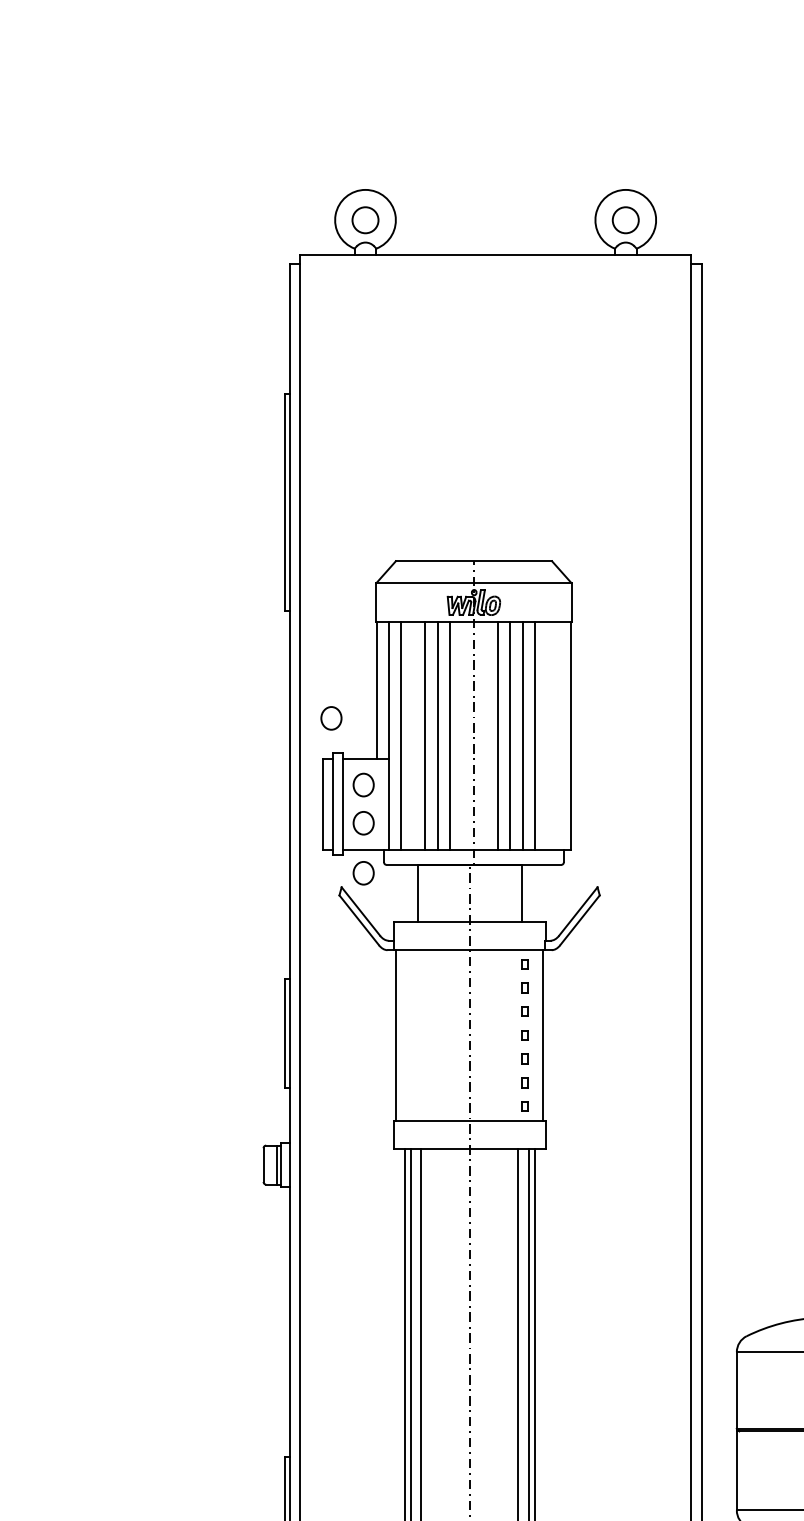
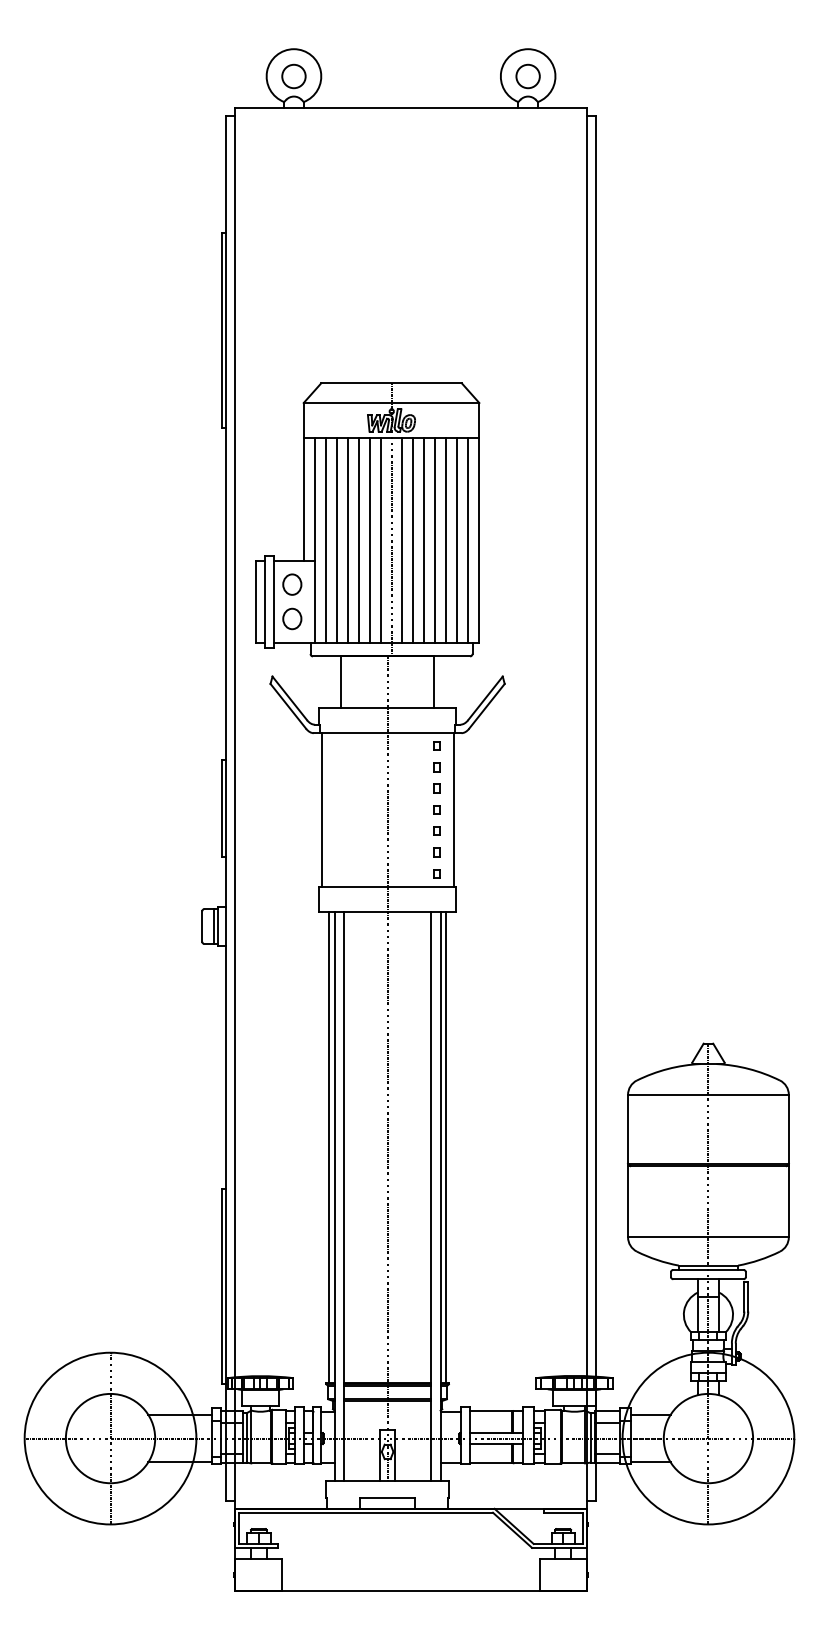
part: (331, 718) -> (263, 524), removed
line: (412, 734) -> (336, 539), added
line: (461, 734) -> (380, 539), added
line: (486, 734) -> (402, 539), added
line: (547, 734) -> (457, 539), added
line: (558, 734) -> (467, 539), added
part: (363, 872) -> (292, 663), removed

